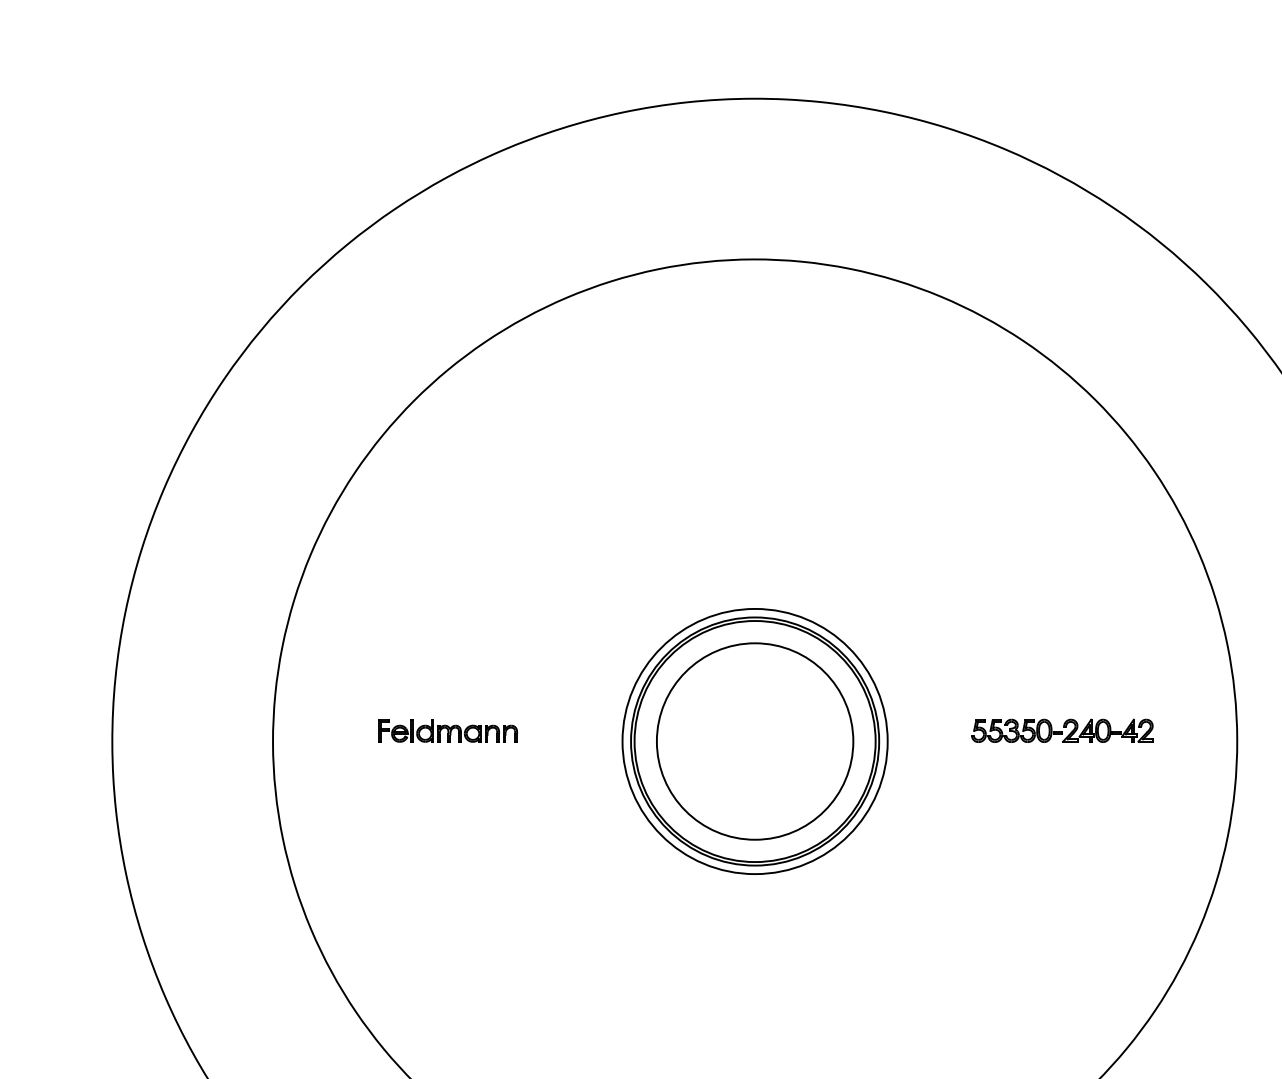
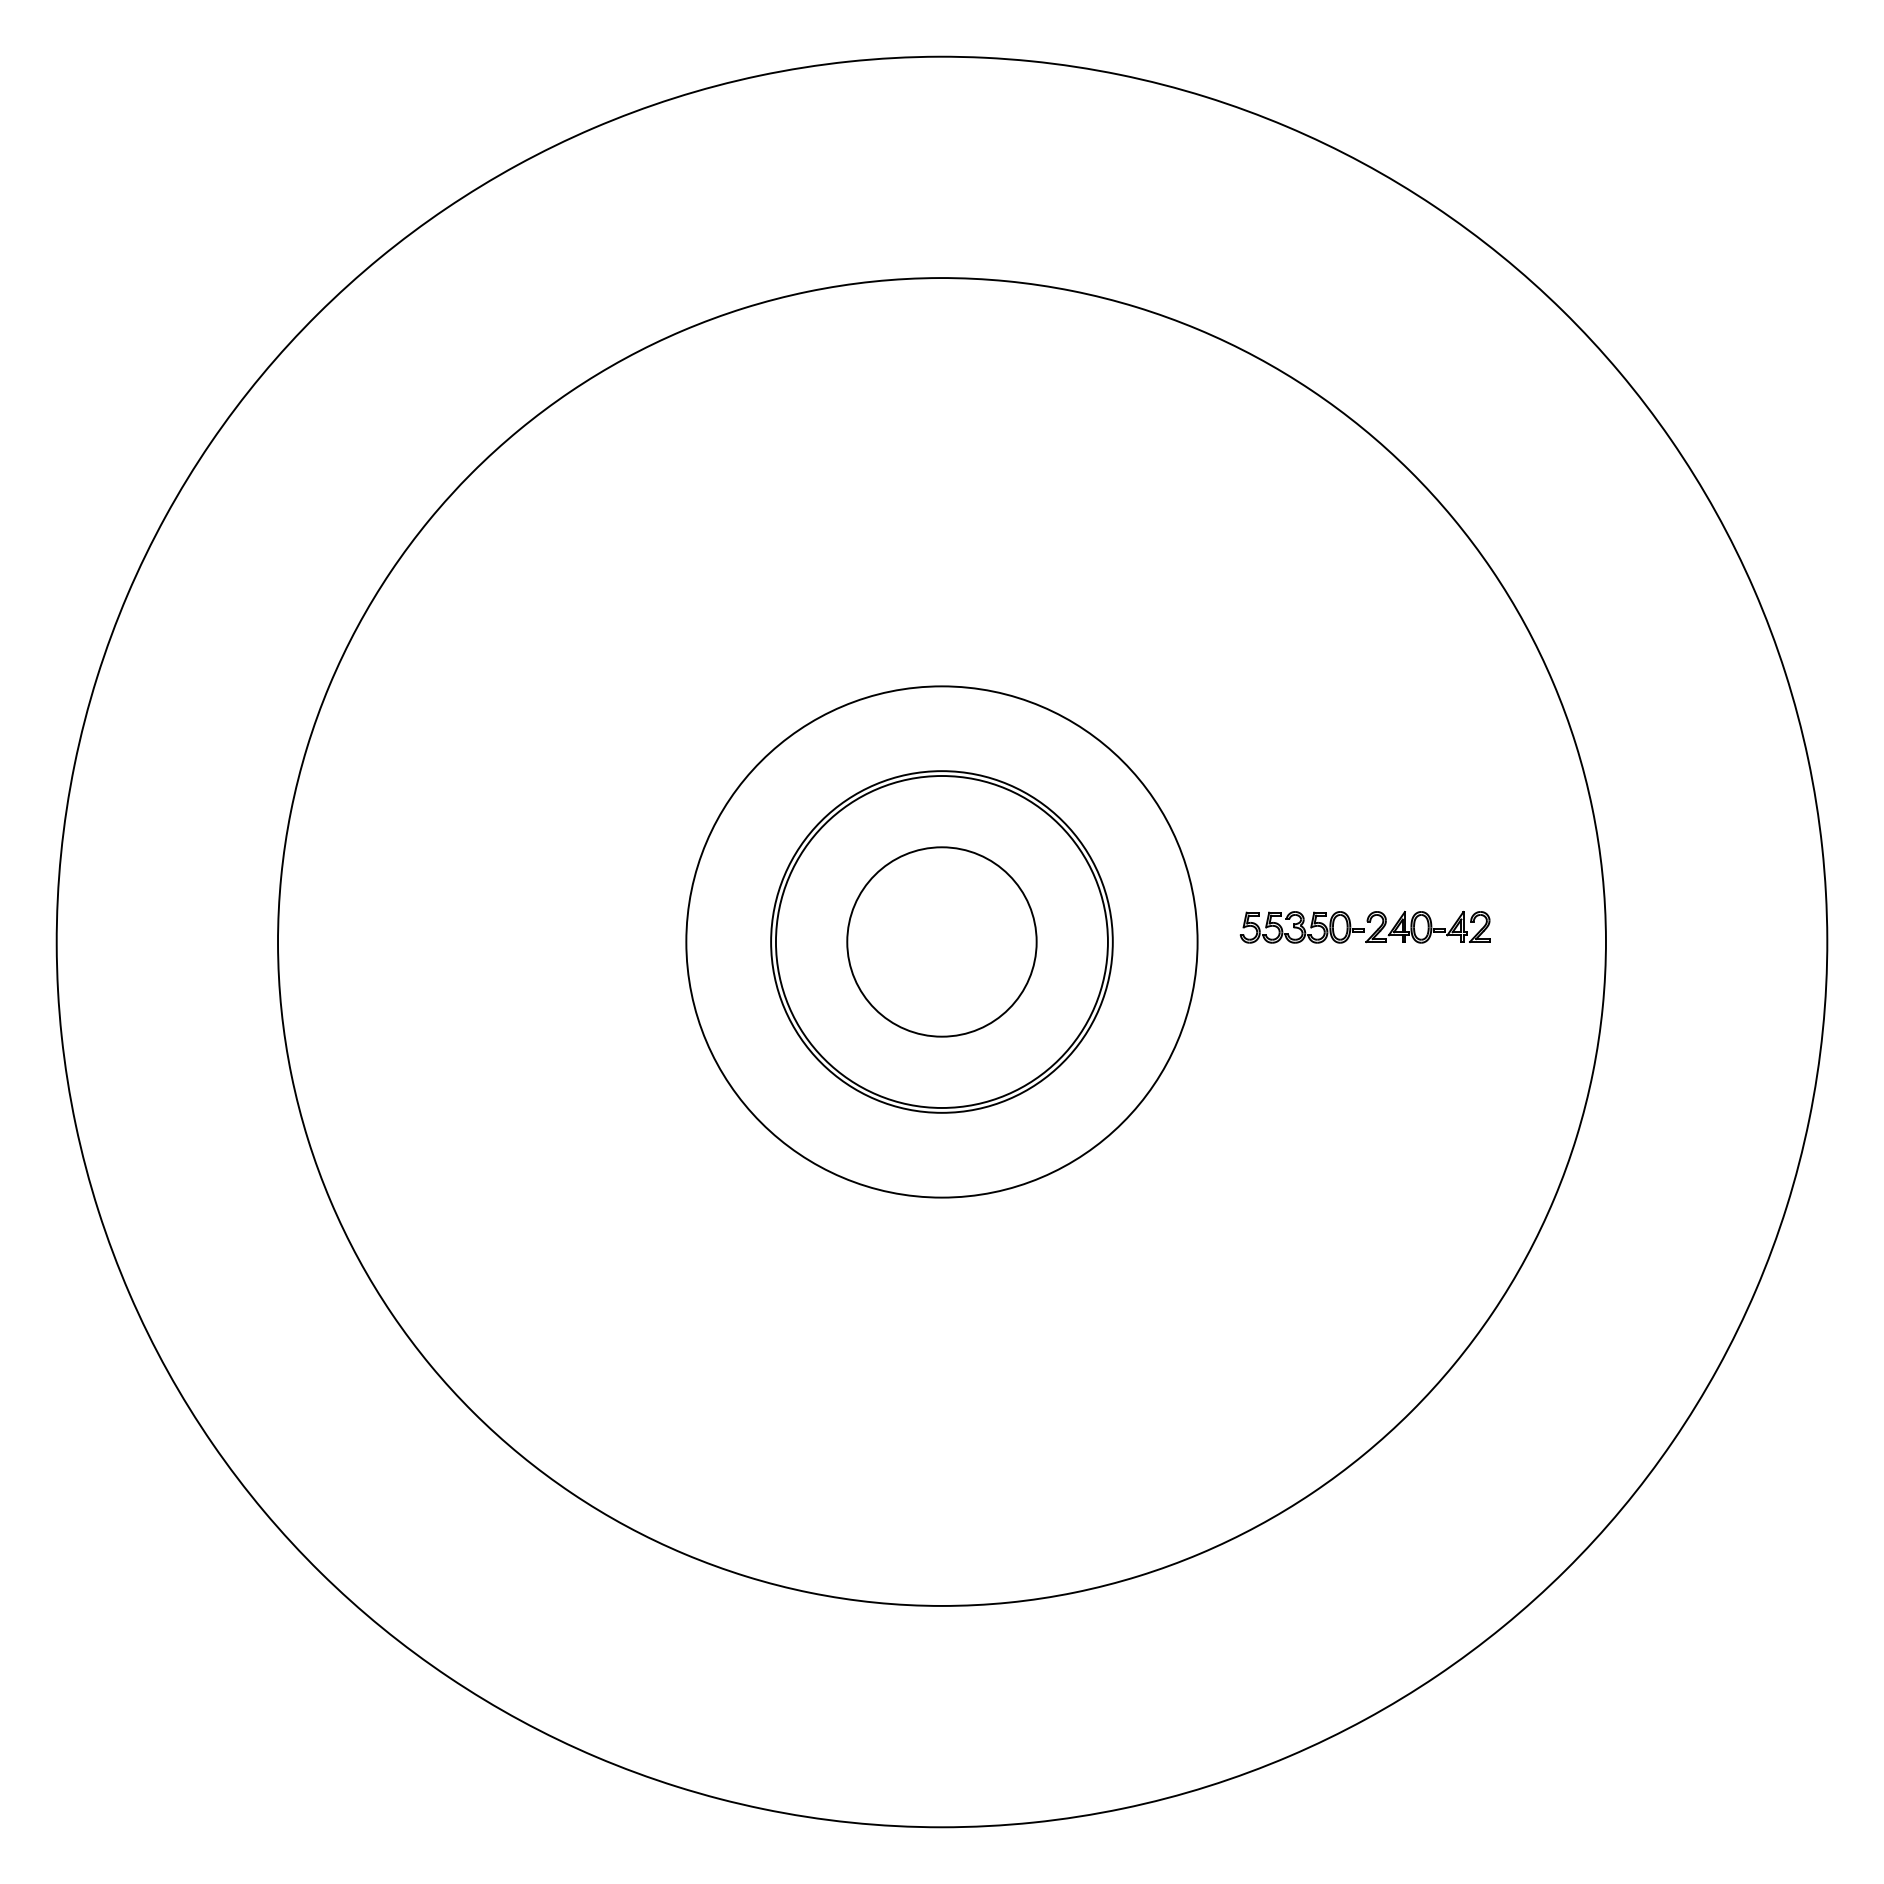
part: (448, 731) -> (519, 927), removed
circle: (754, 741) -> (941, 941), size x0.7
circle: (754, 741) -> (941, 941), size x1.4

